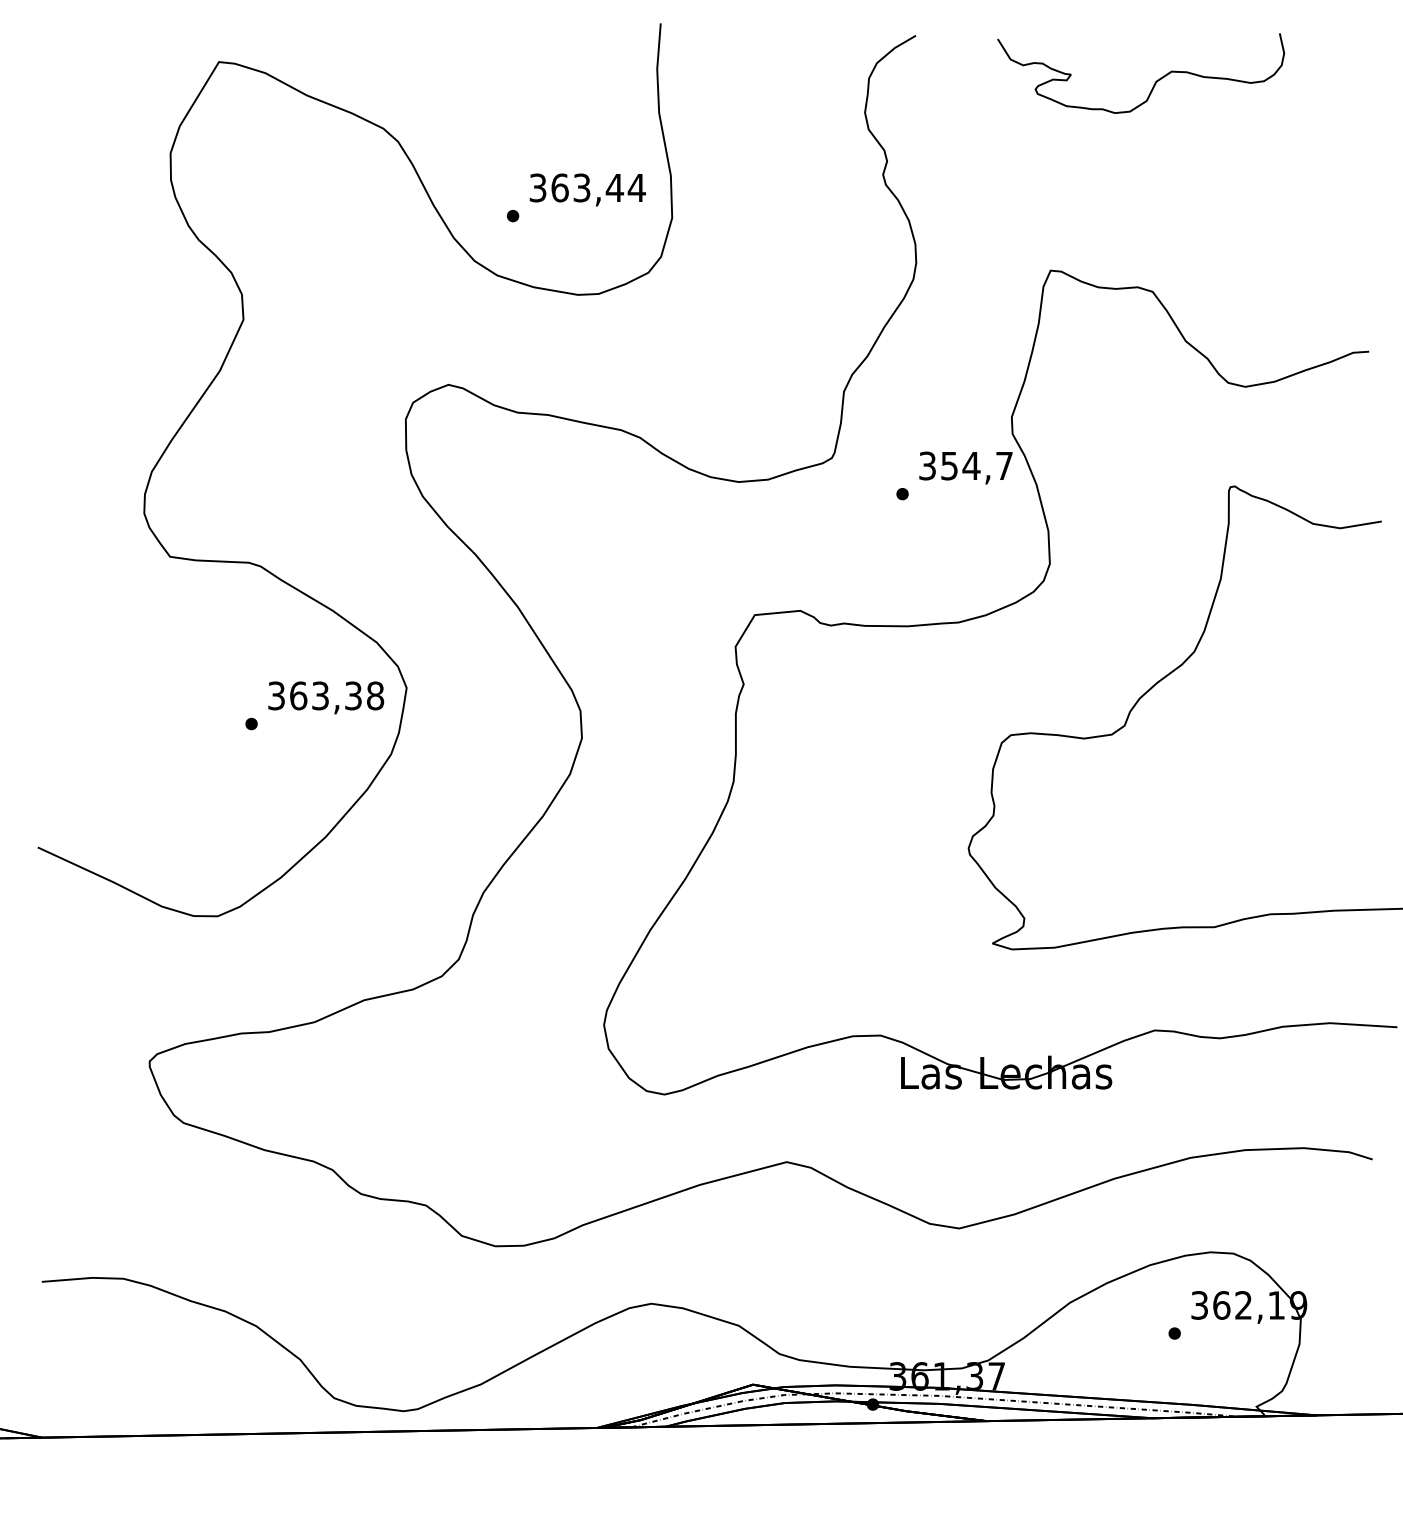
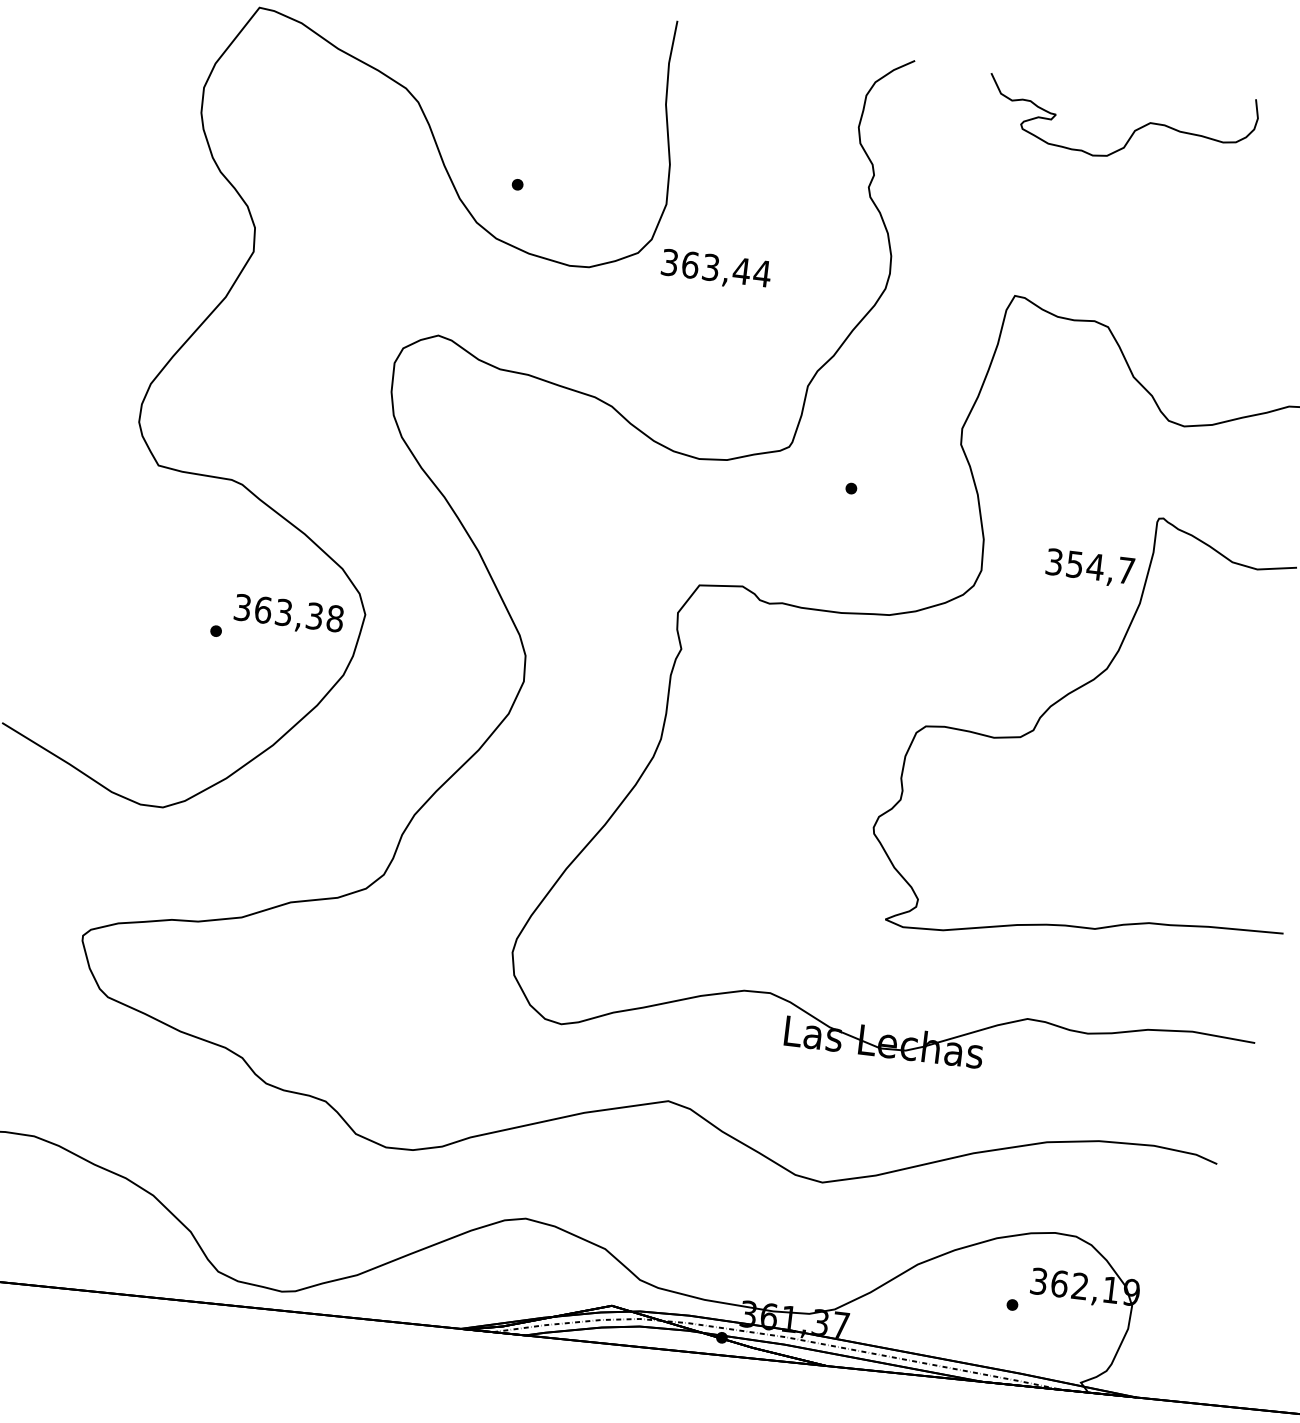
text: (587, 189) -> (715, 269), moved
text: (965, 467) -> (1089, 567), moved

